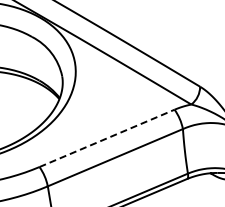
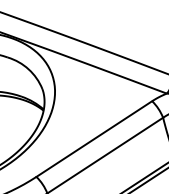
line: (107, 138) -> (94, 139), dashed -> solid

